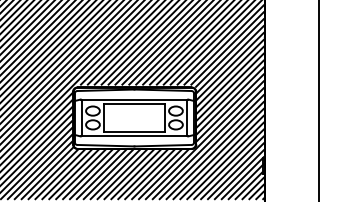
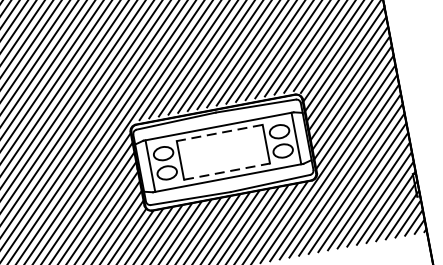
line: (134, 104) -> (219, 133), solid -> dashed
line: (134, 131) -> (227, 171), solid -> dashed

